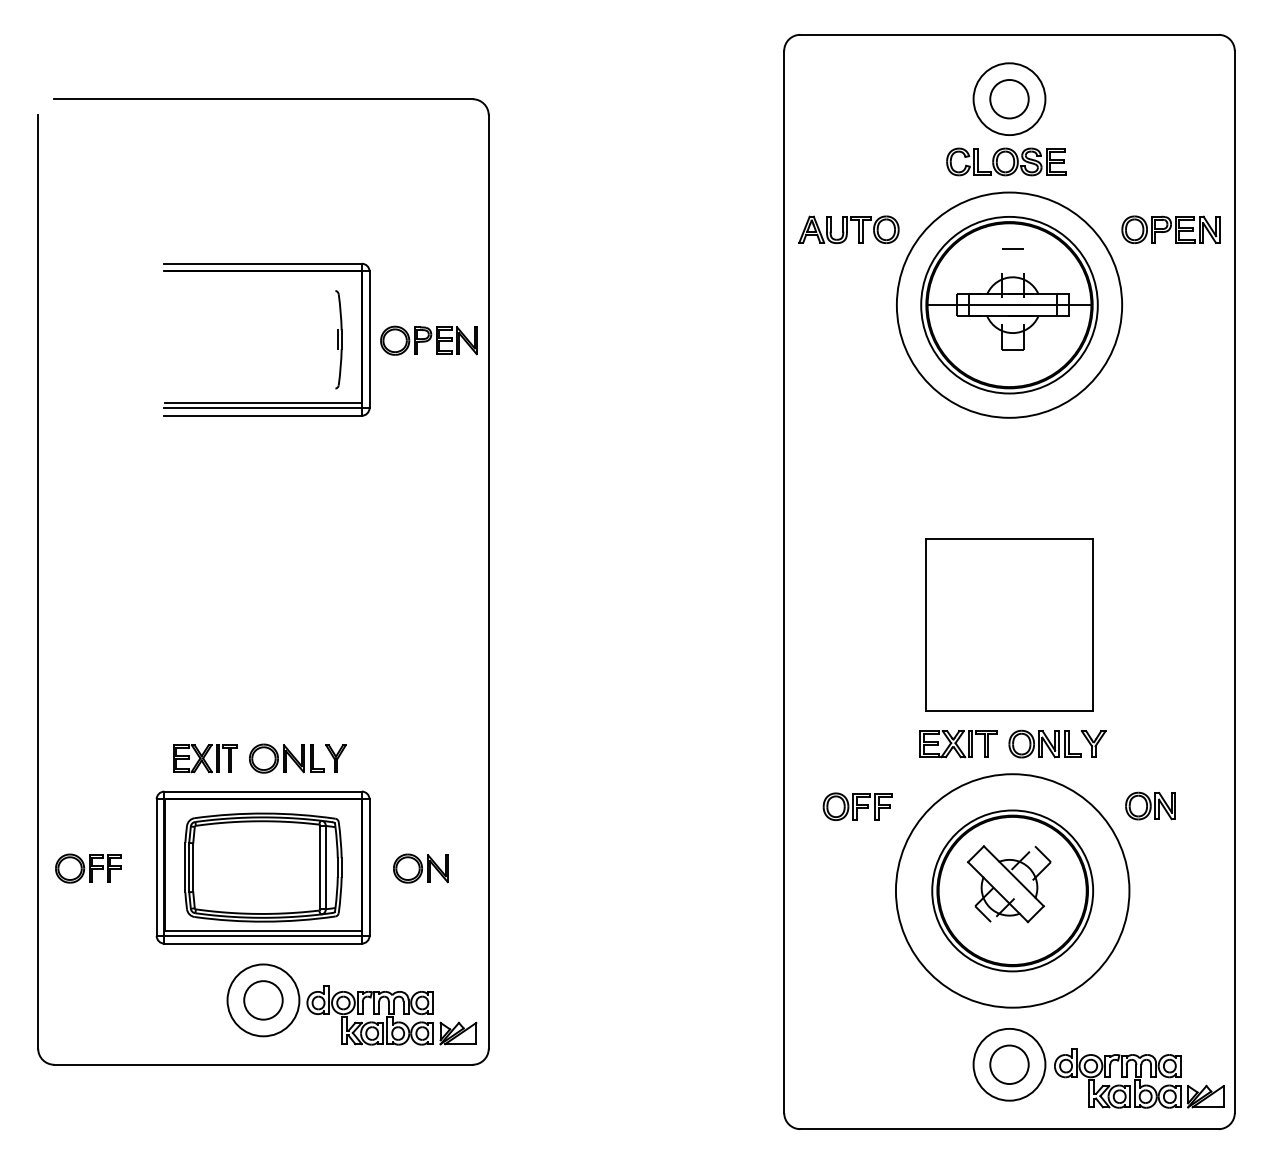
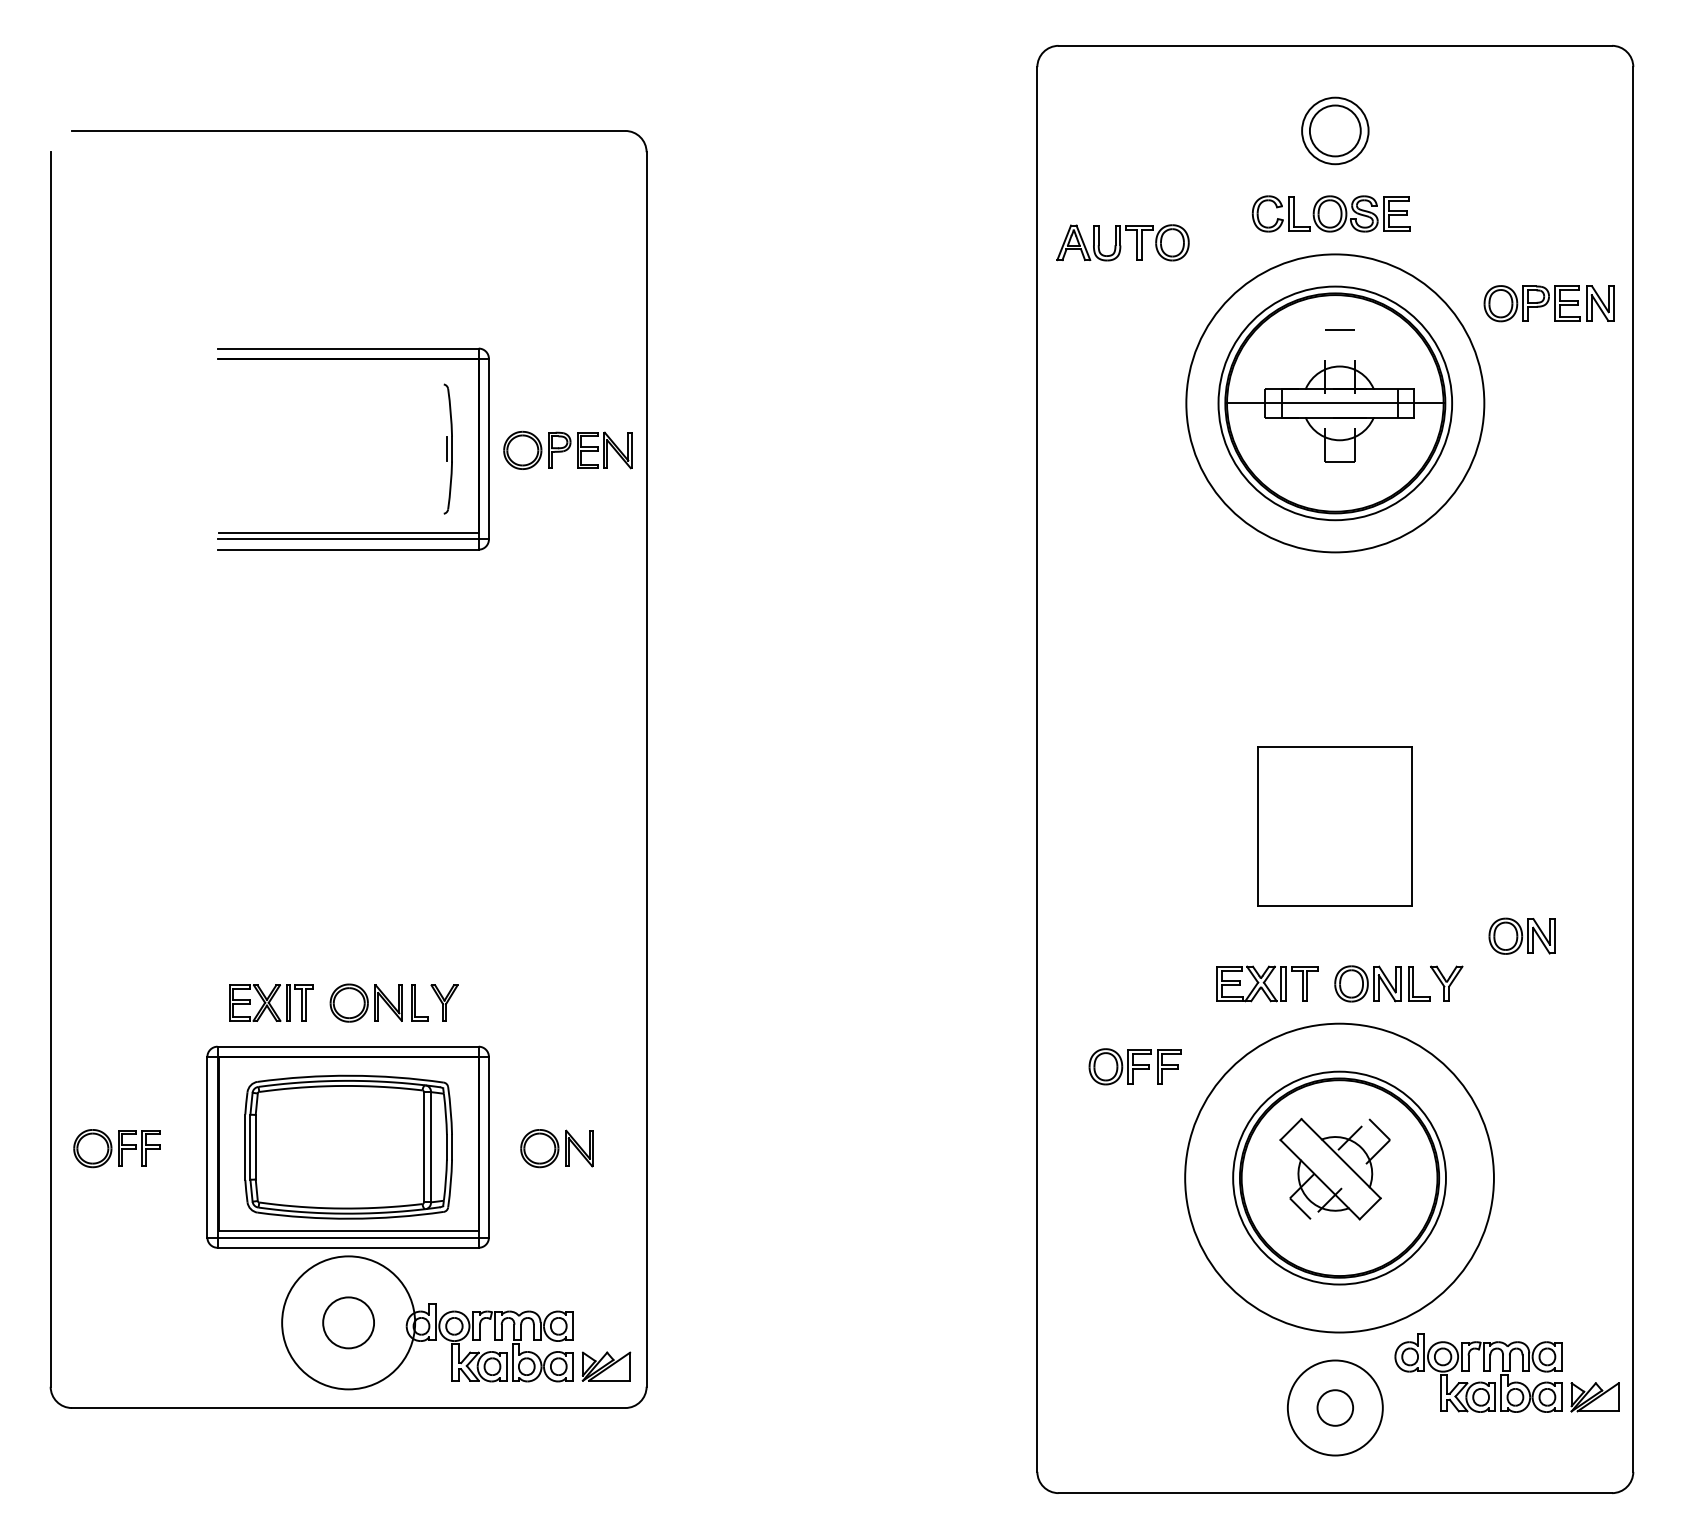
circle: (1009, 99) -> (1335, 131), size x0.7
part: (848, 229) -> (1122, 242), moved
part: (1009, 624) -> (1335, 825), size x0.7
part: (1150, 805) -> (1521, 935), moved
circle: (263, 1000) -> (348, 1323), size x1.4
circle: (1009, 1064) -> (1335, 1407), size x0.7
part: (1139, 1078) -> (1507, 1373), moved

